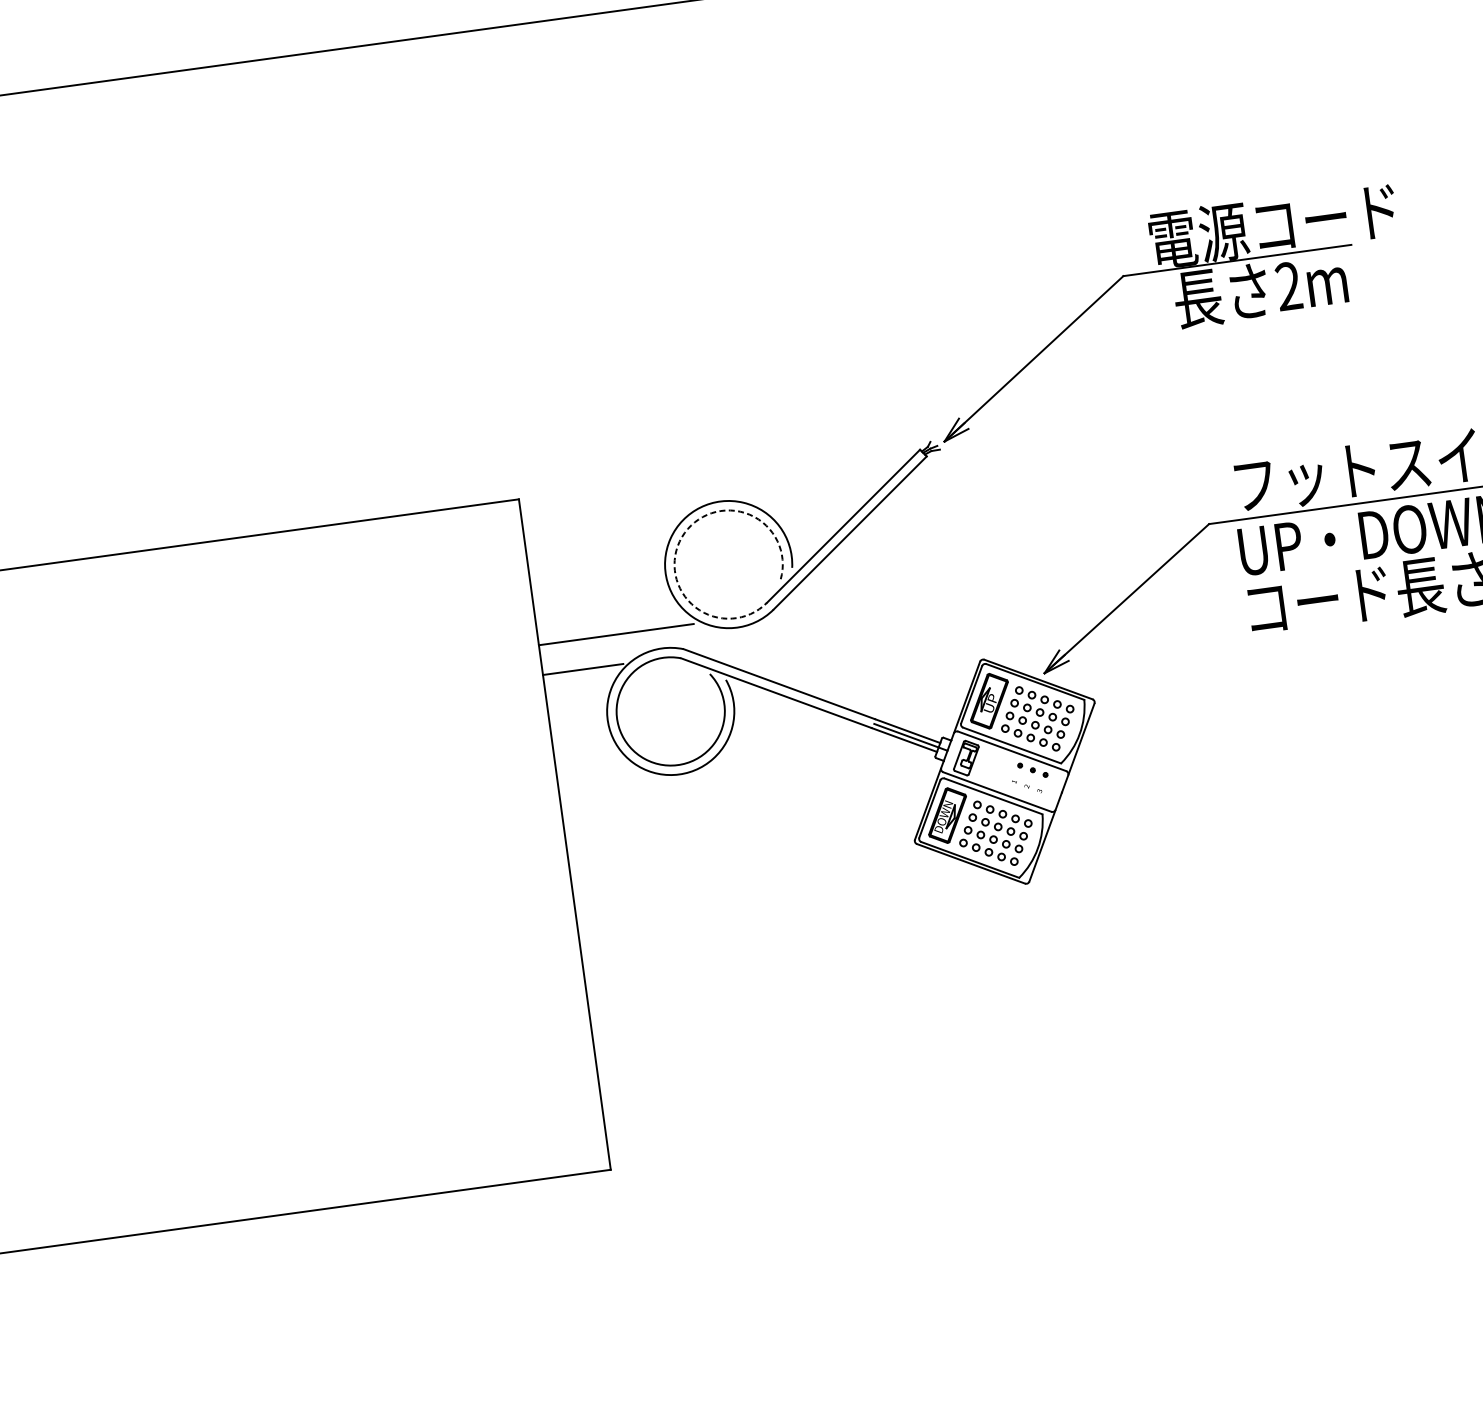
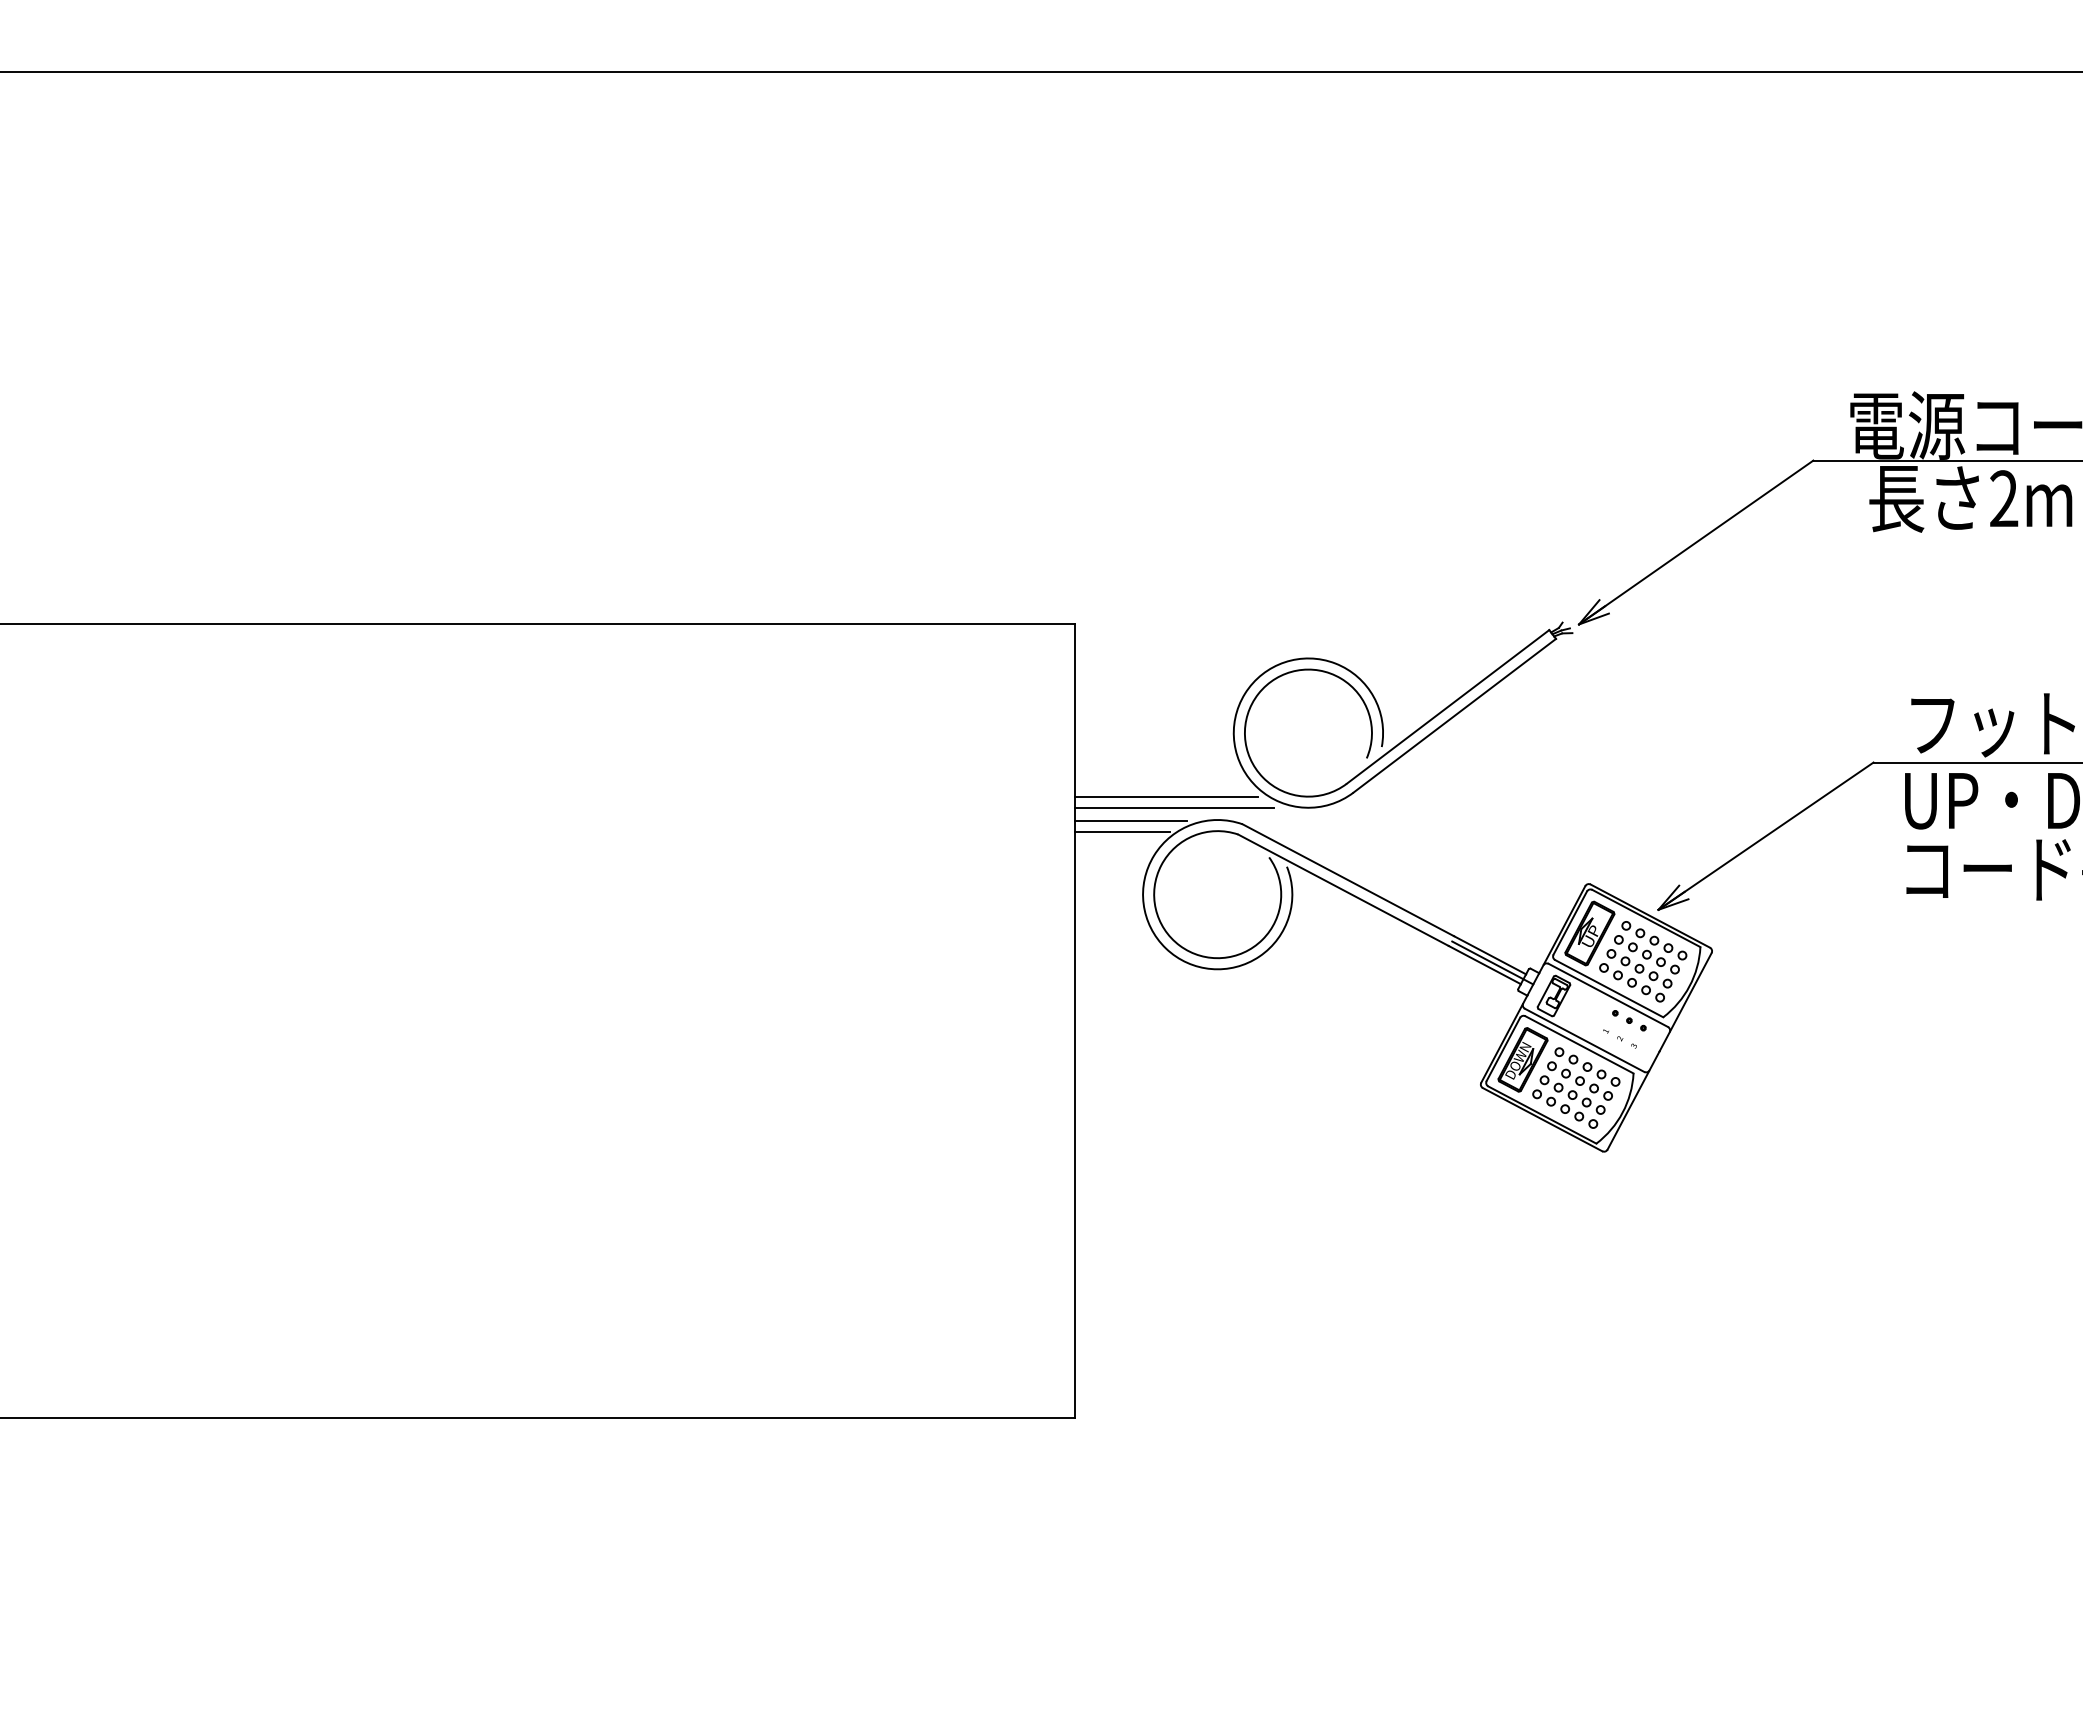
arc: (681, 536) -> (1258, 693), dashed -> solid
line: (624, 642) -> (1174, 807), added
line: (588, 658) -> (1130, 820), added

